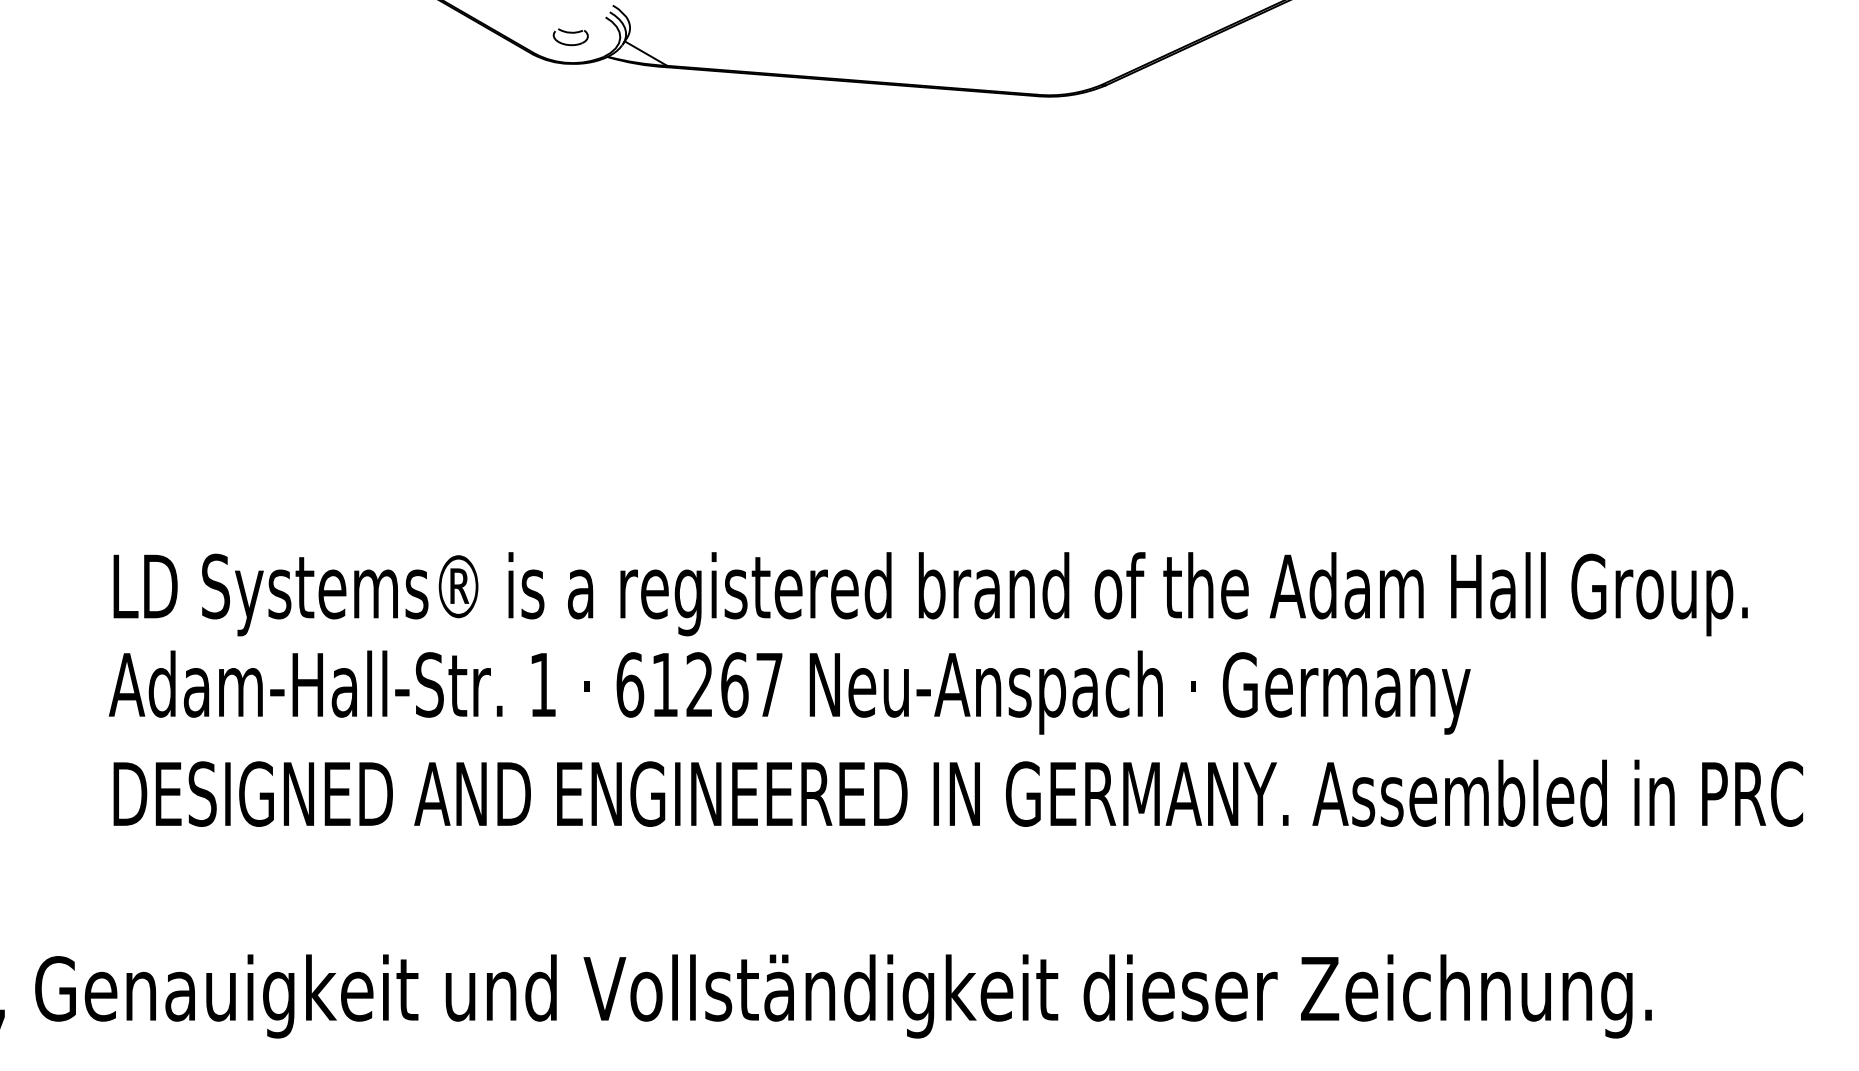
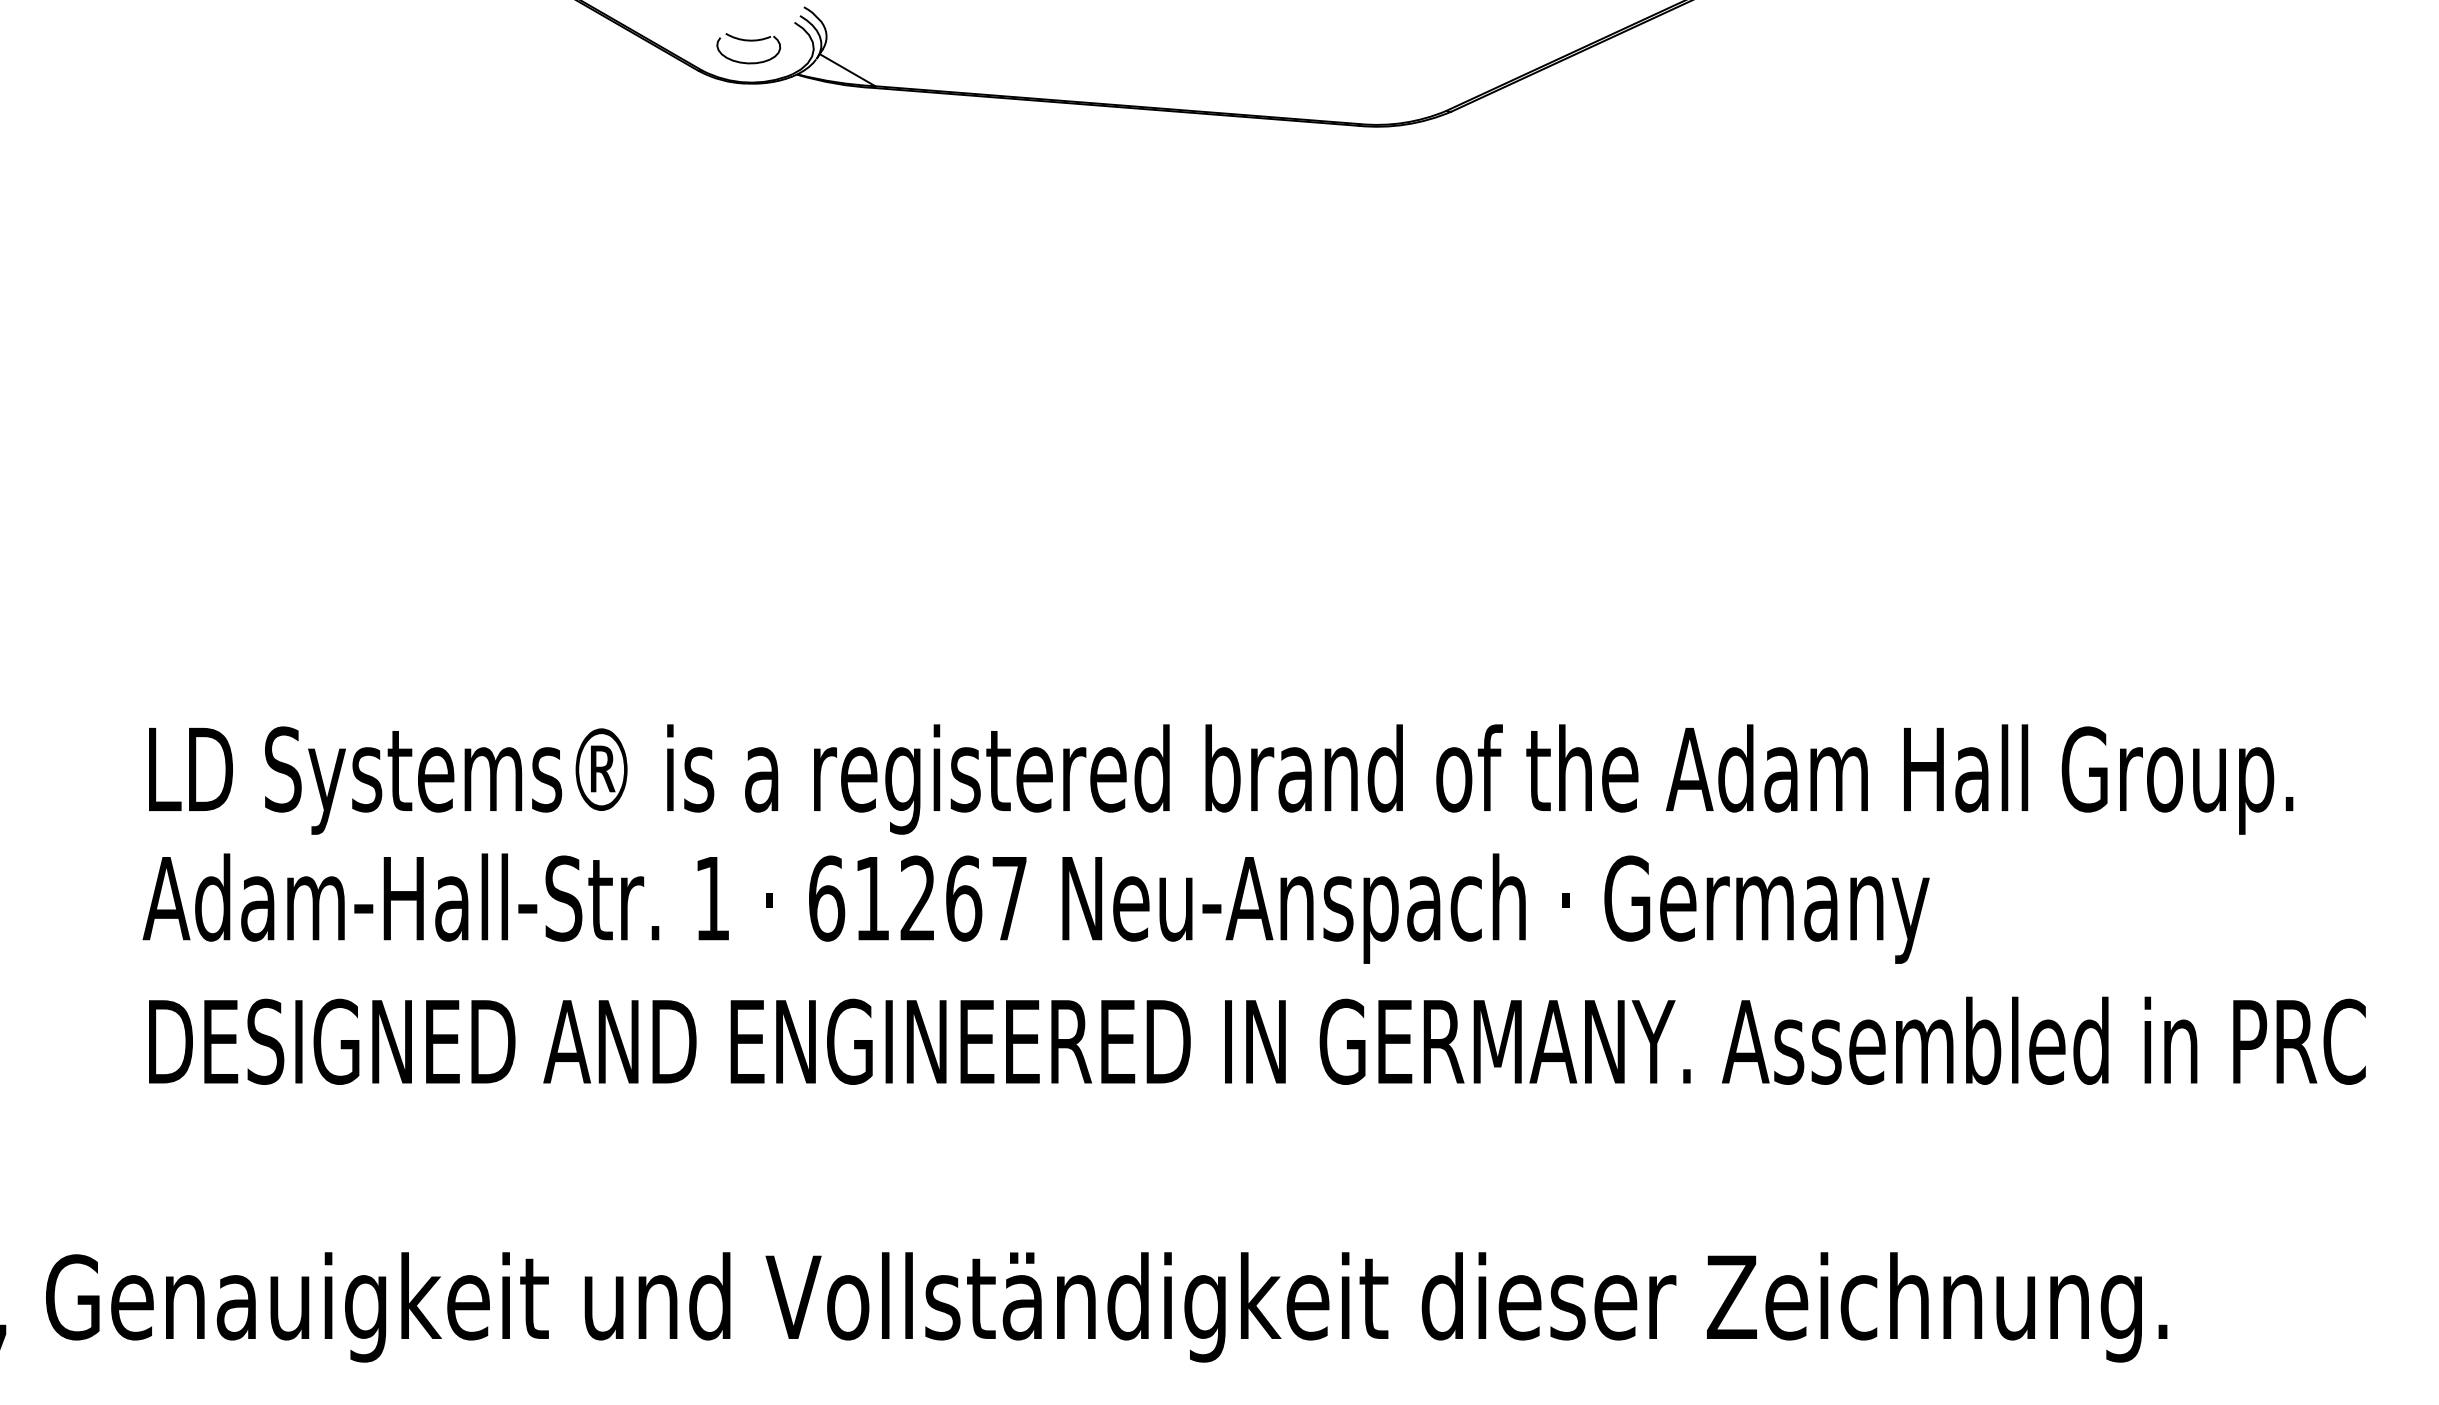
part: (570, 37) -> (748, 48), size x1.4

